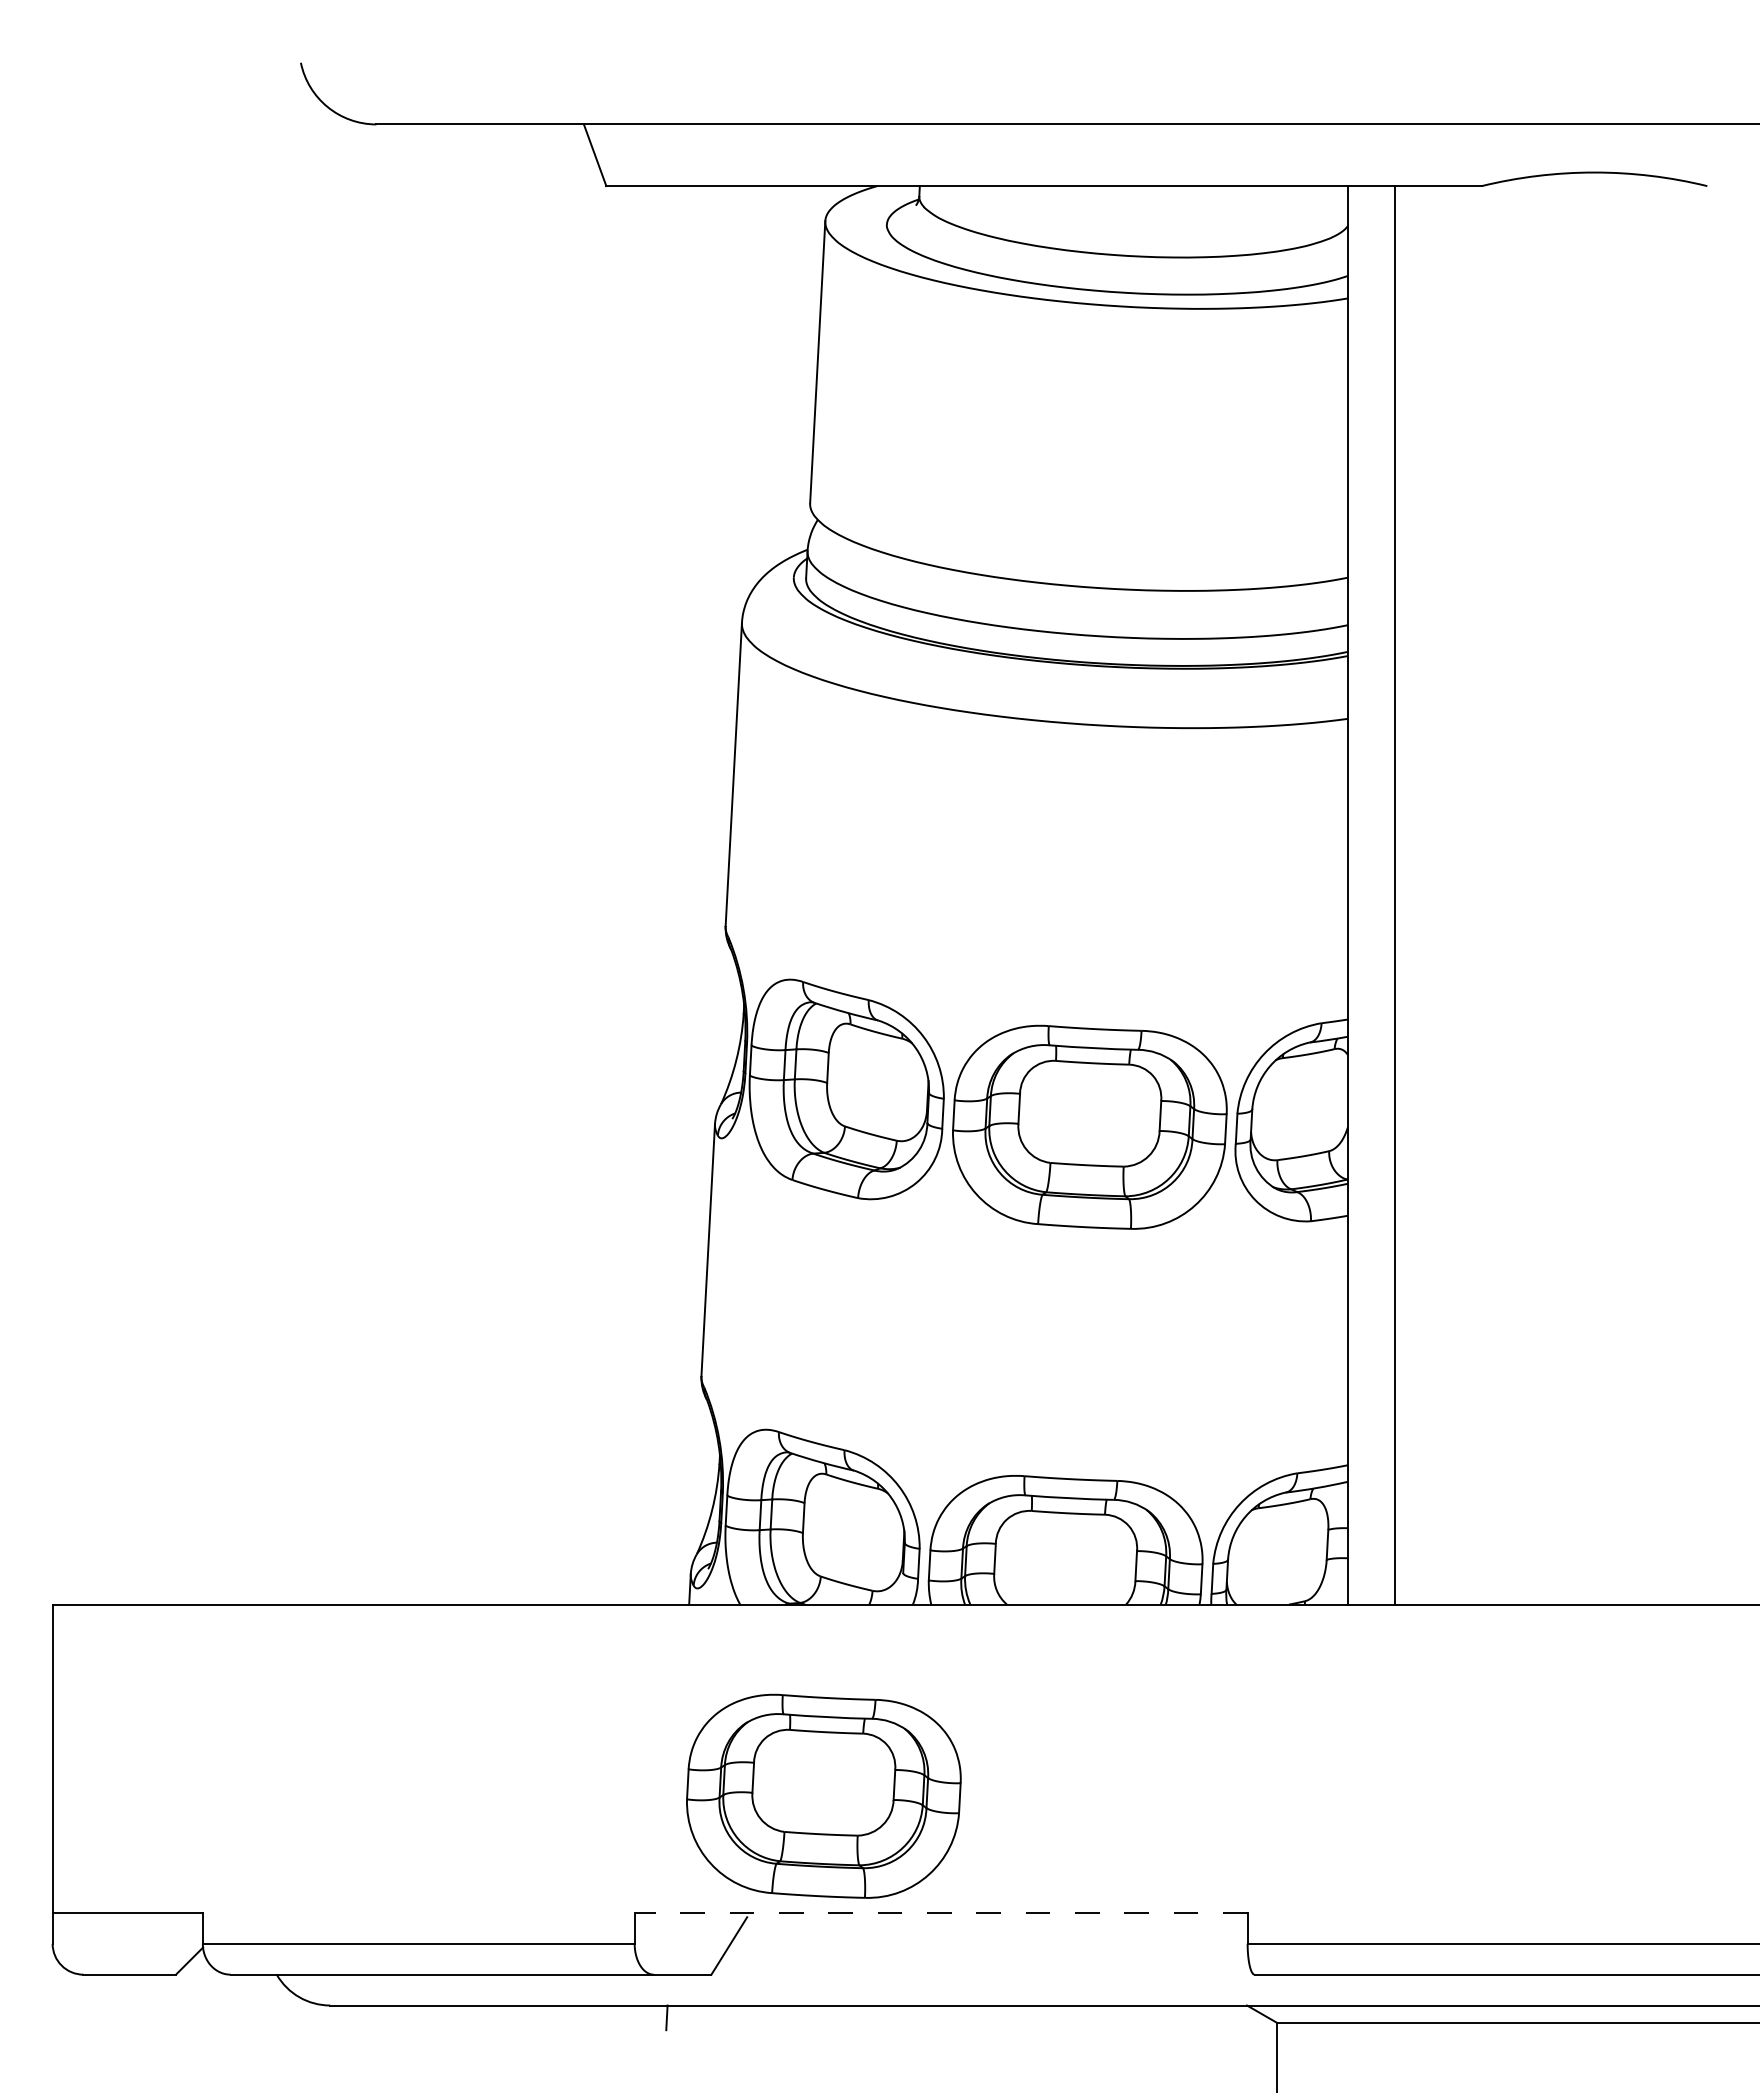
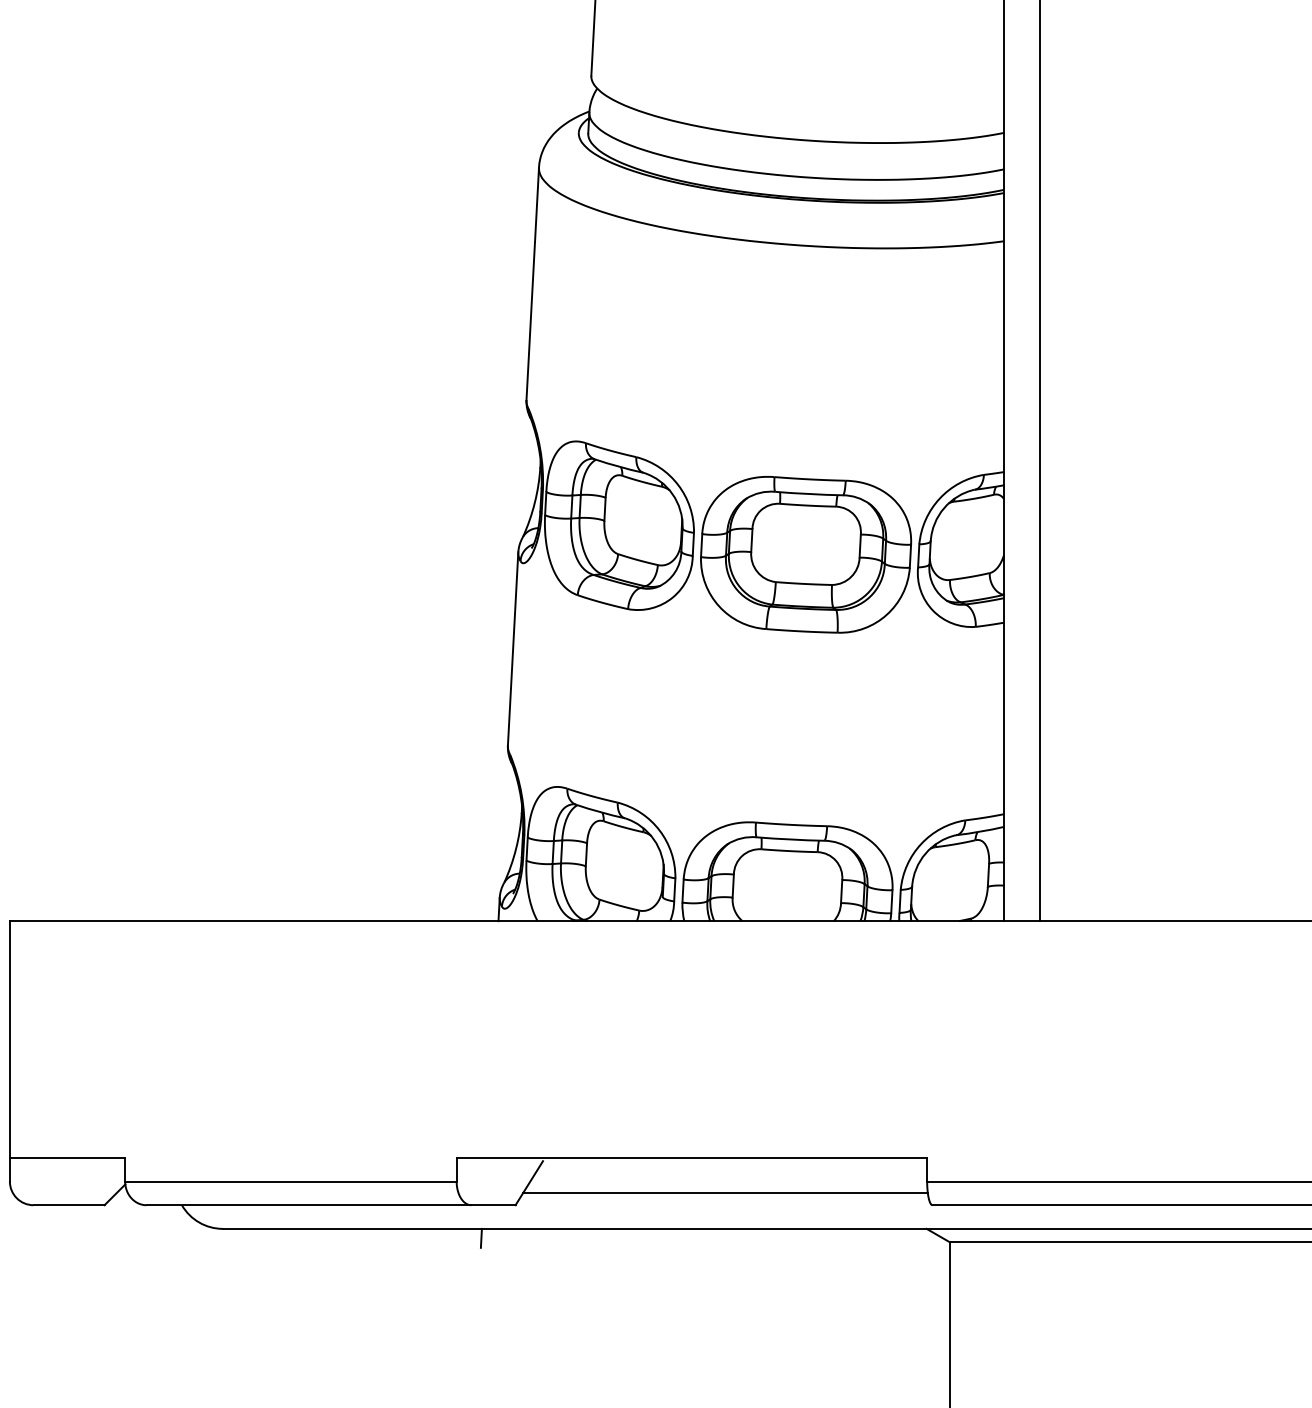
part: (823, 1795) -> (601, 1067), removed
line: (940, 1912) -> (691, 1157), dashed -> solid
line: (984, 1959) -> (725, 1193), added

